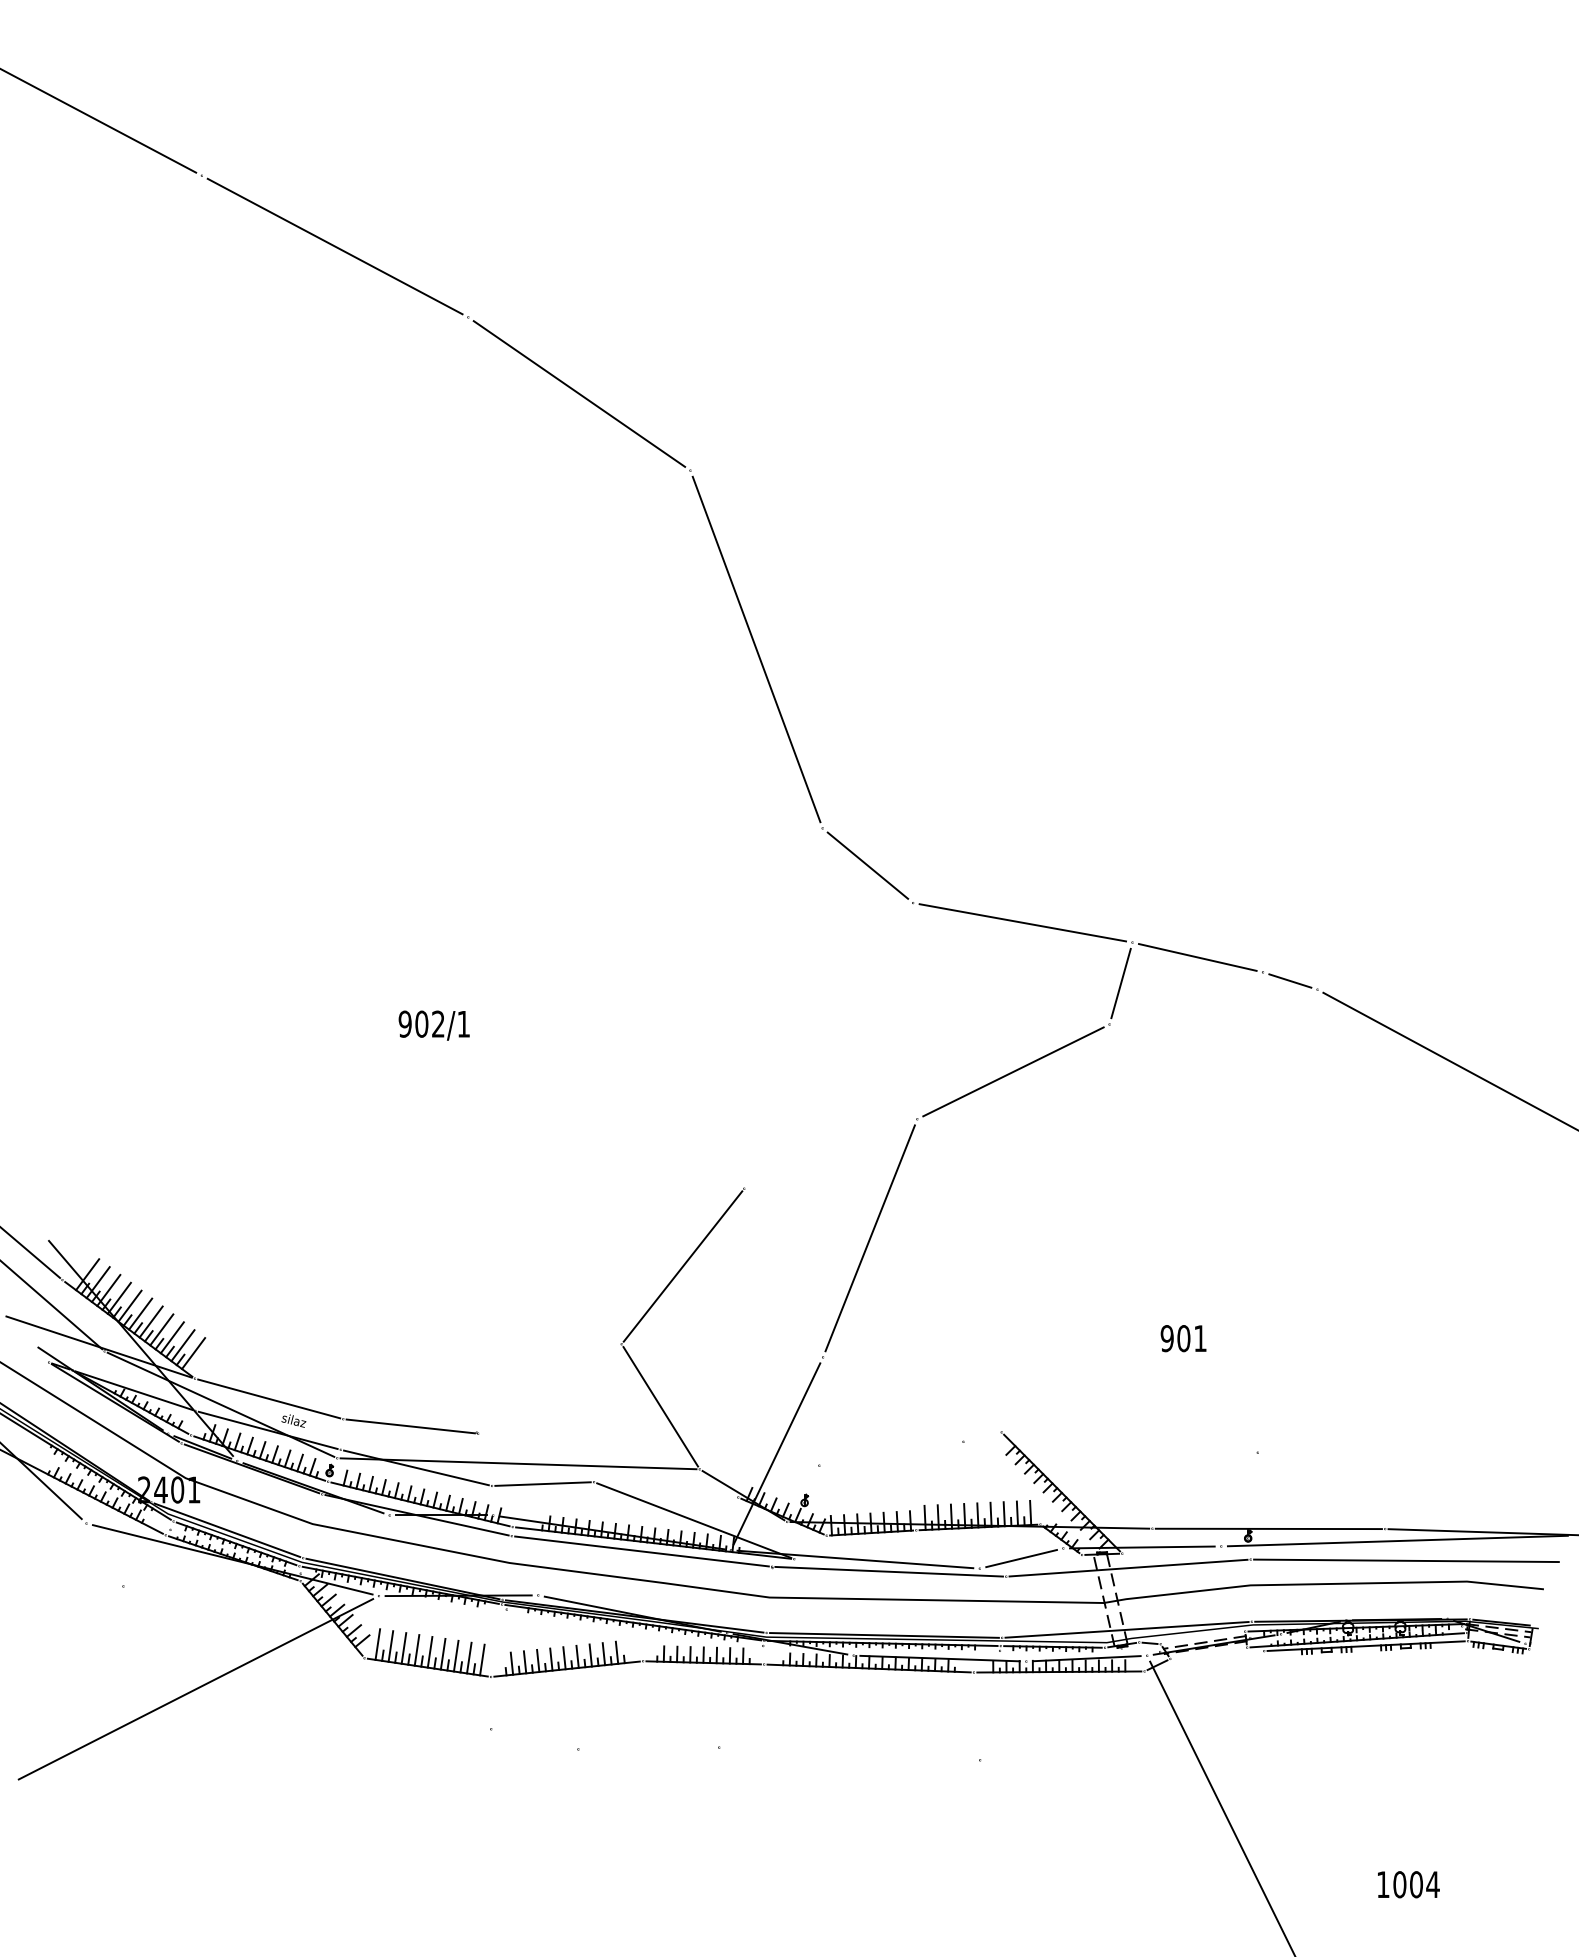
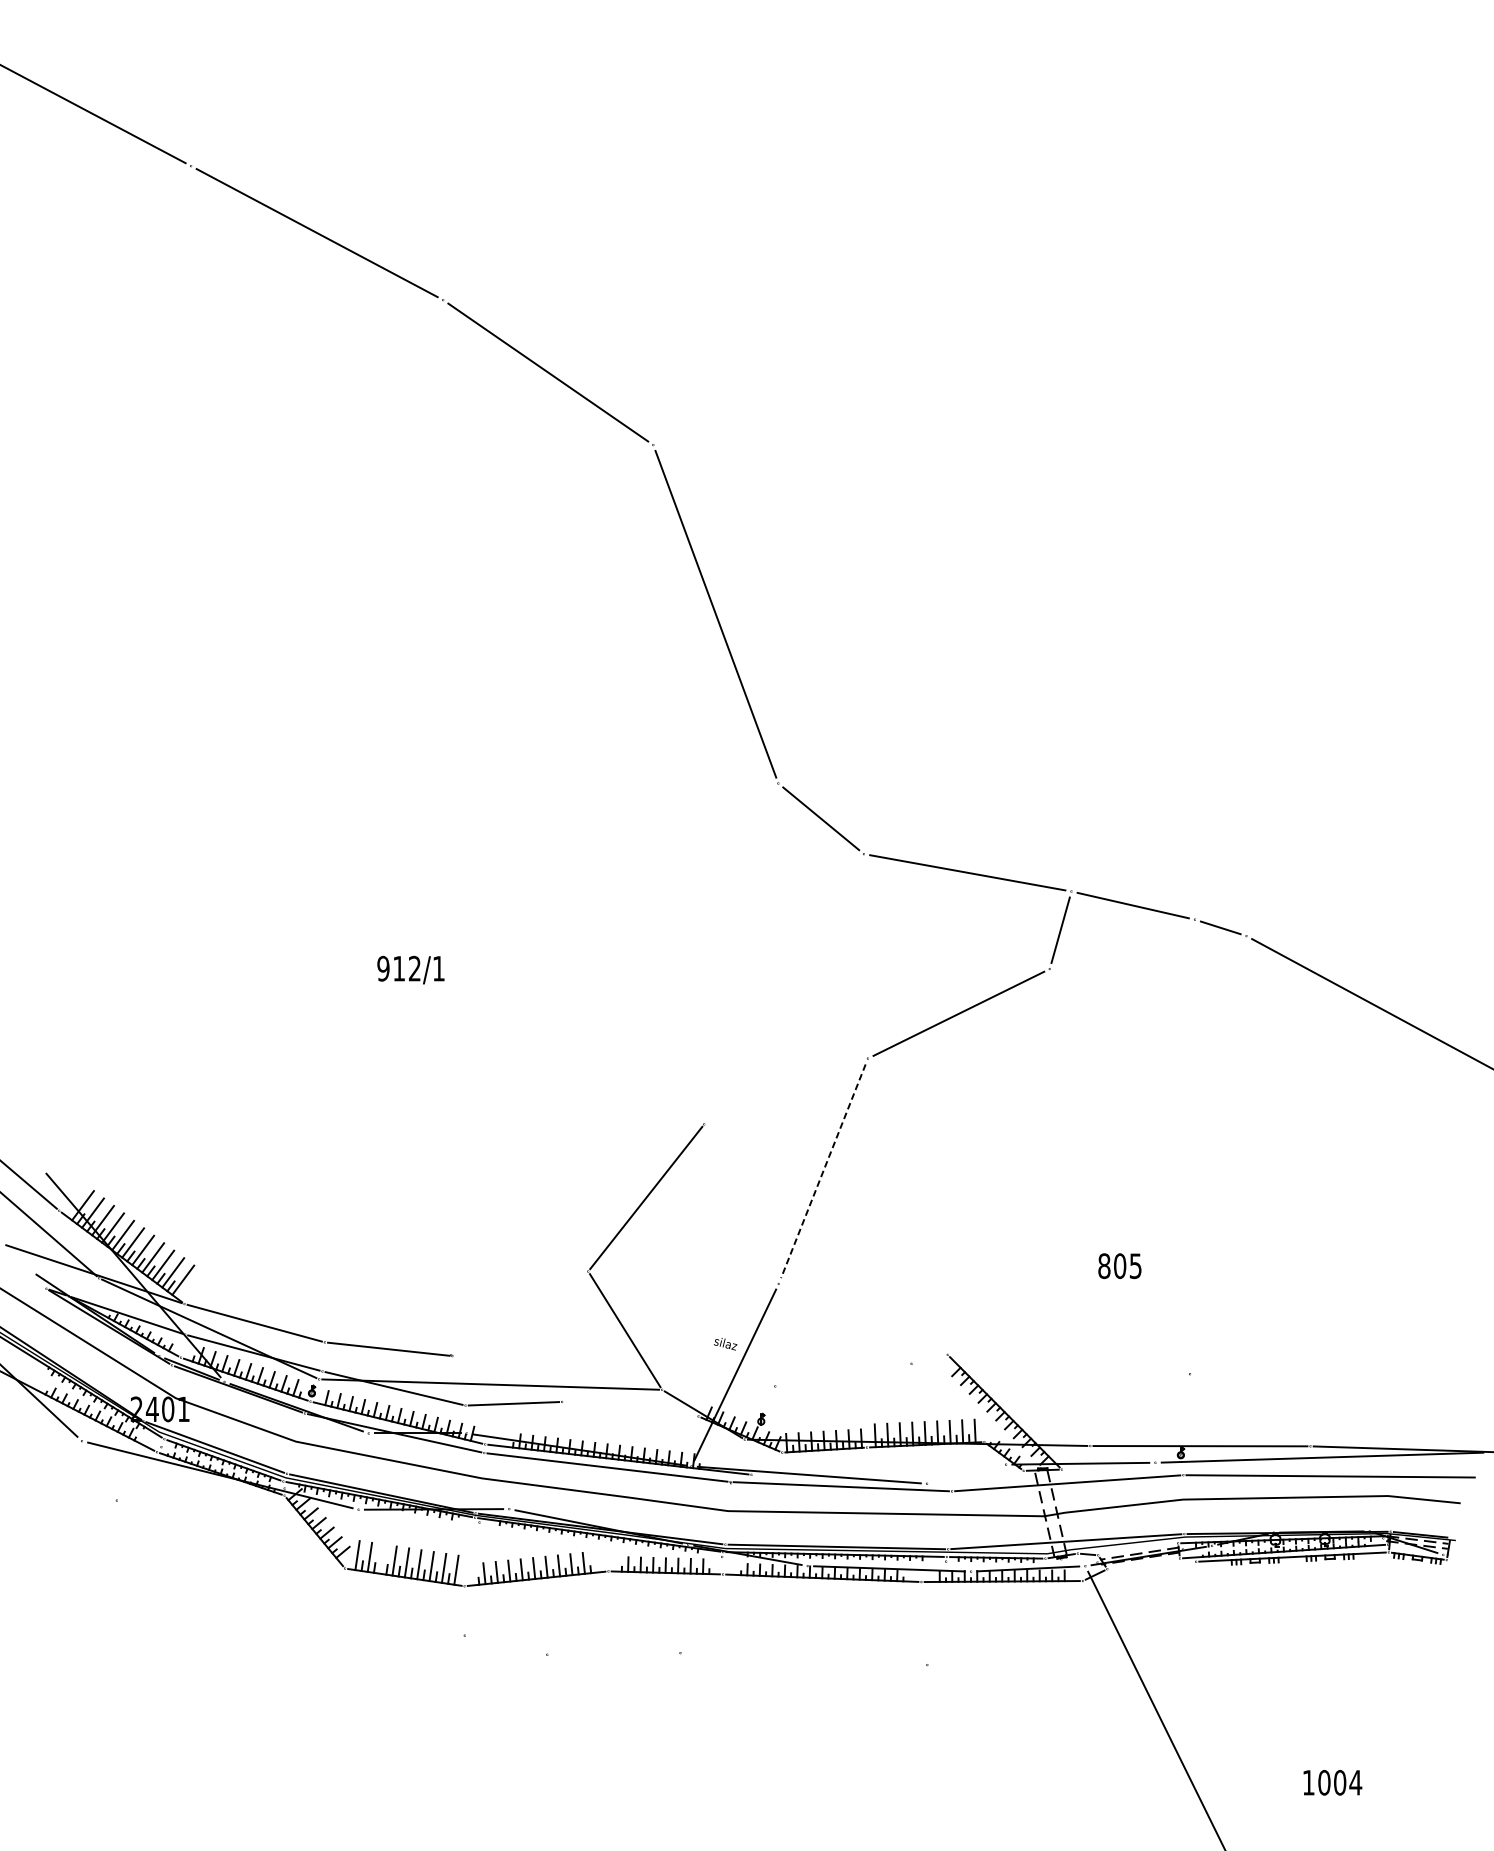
text: (421, 1023) -> (398, 968), 902/1 -> 912/1
line: (870, 1238) -> (823, 1171), solid -> dashed
text: (1183, 1338) -> (1119, 1266), 901 -> 805
text: (293, 1420) -> (725, 1343), moved
line: (694, 1520) -> (657, 1438), removed
line: (1021, 1558) -> (966, 1474), removed
line: (403, 1648) -> (381, 1559), removed
line: (195, 1689) -> (185, 1598), removed

